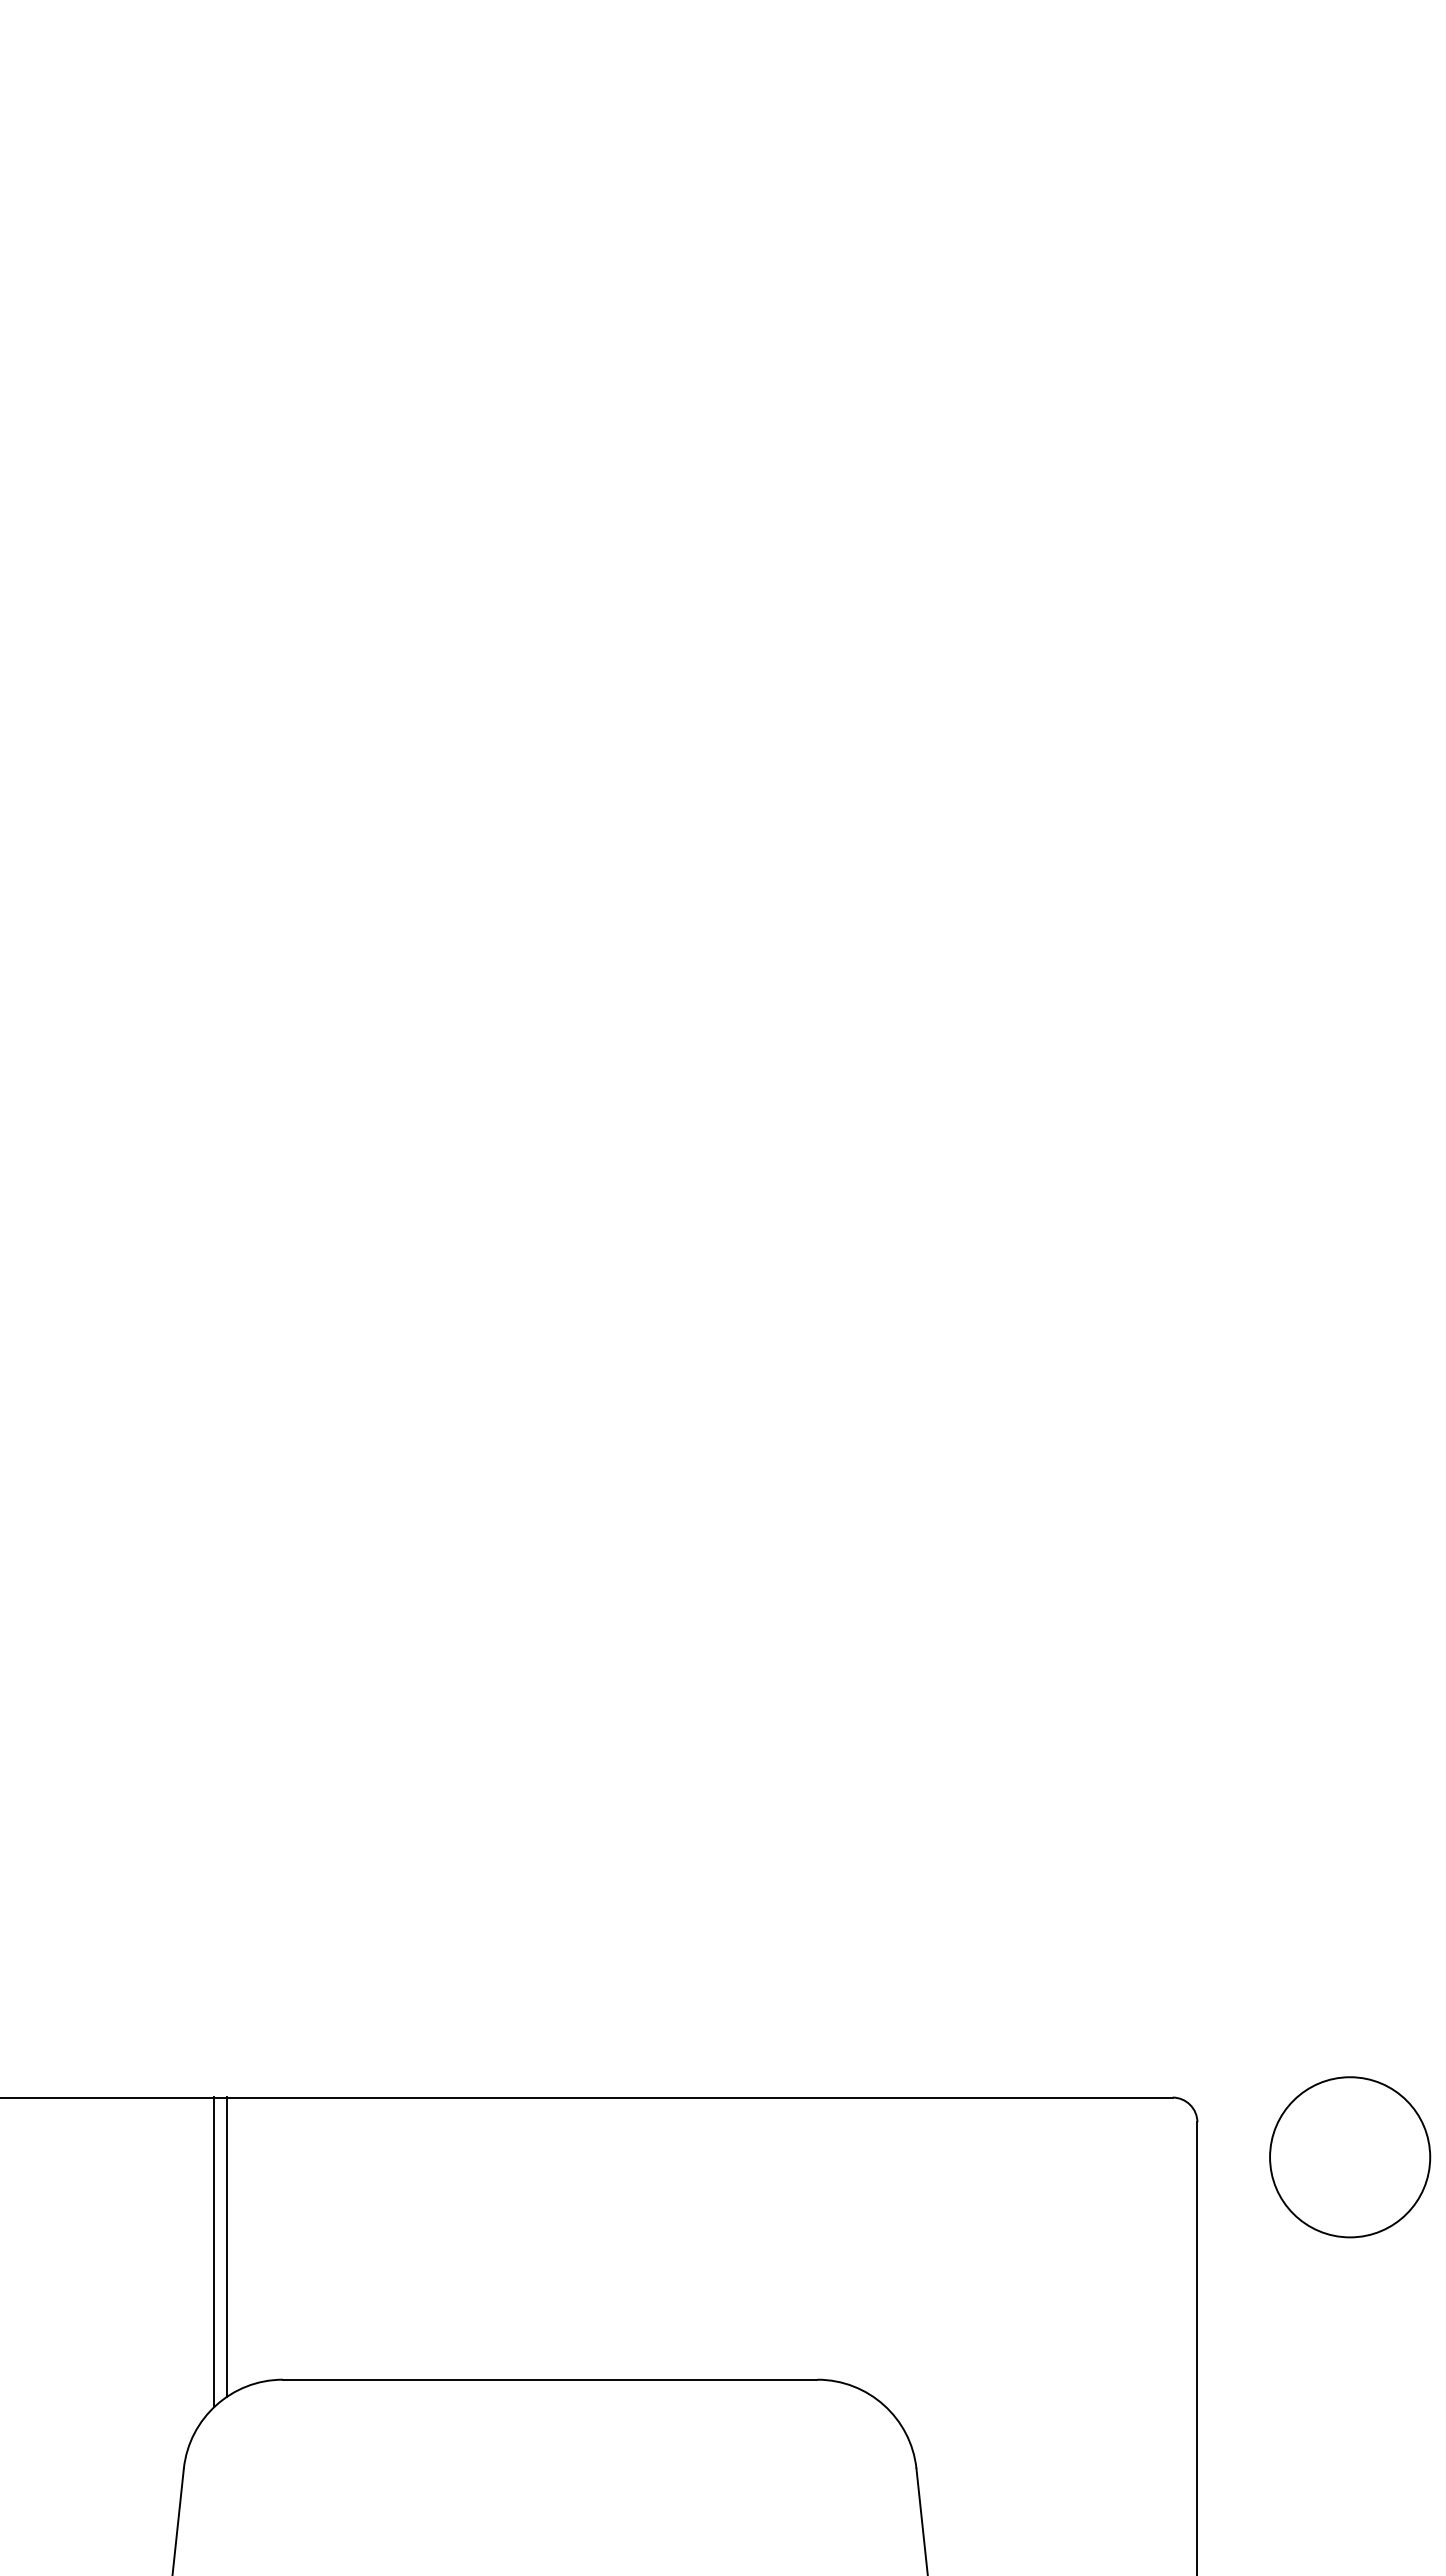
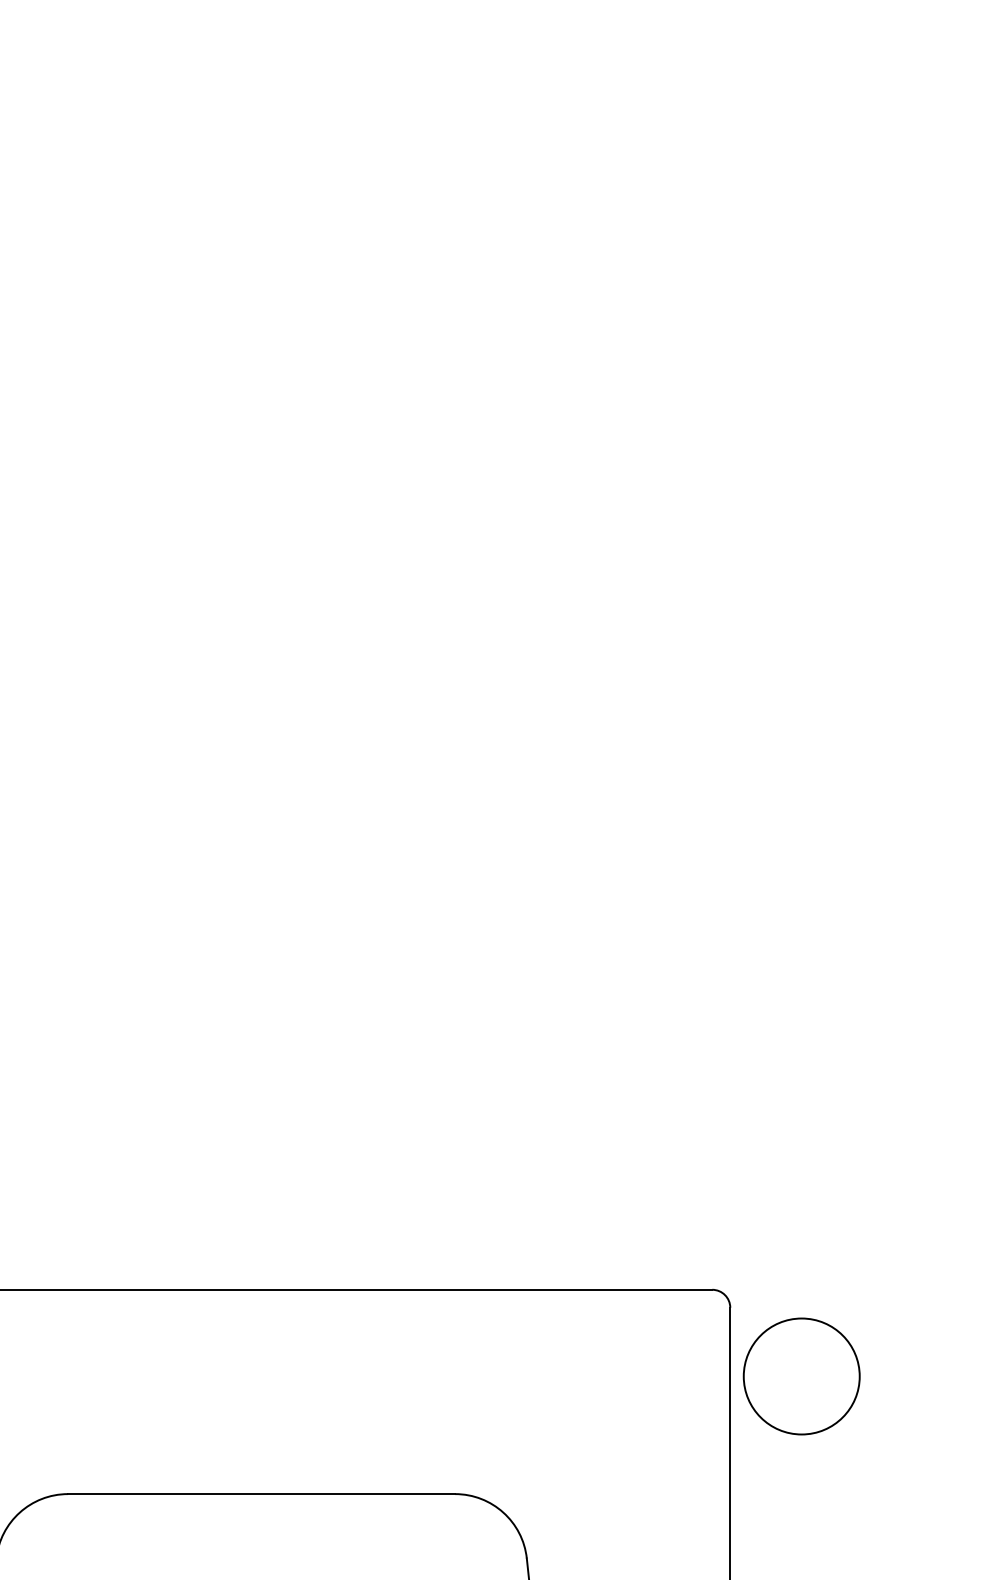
circle: (1350, 2157) -> (802, 1376), moved
line: (226, 2246) -> (27, 1397), removed
line: (214, 2251) -> (18, 1401), removed

